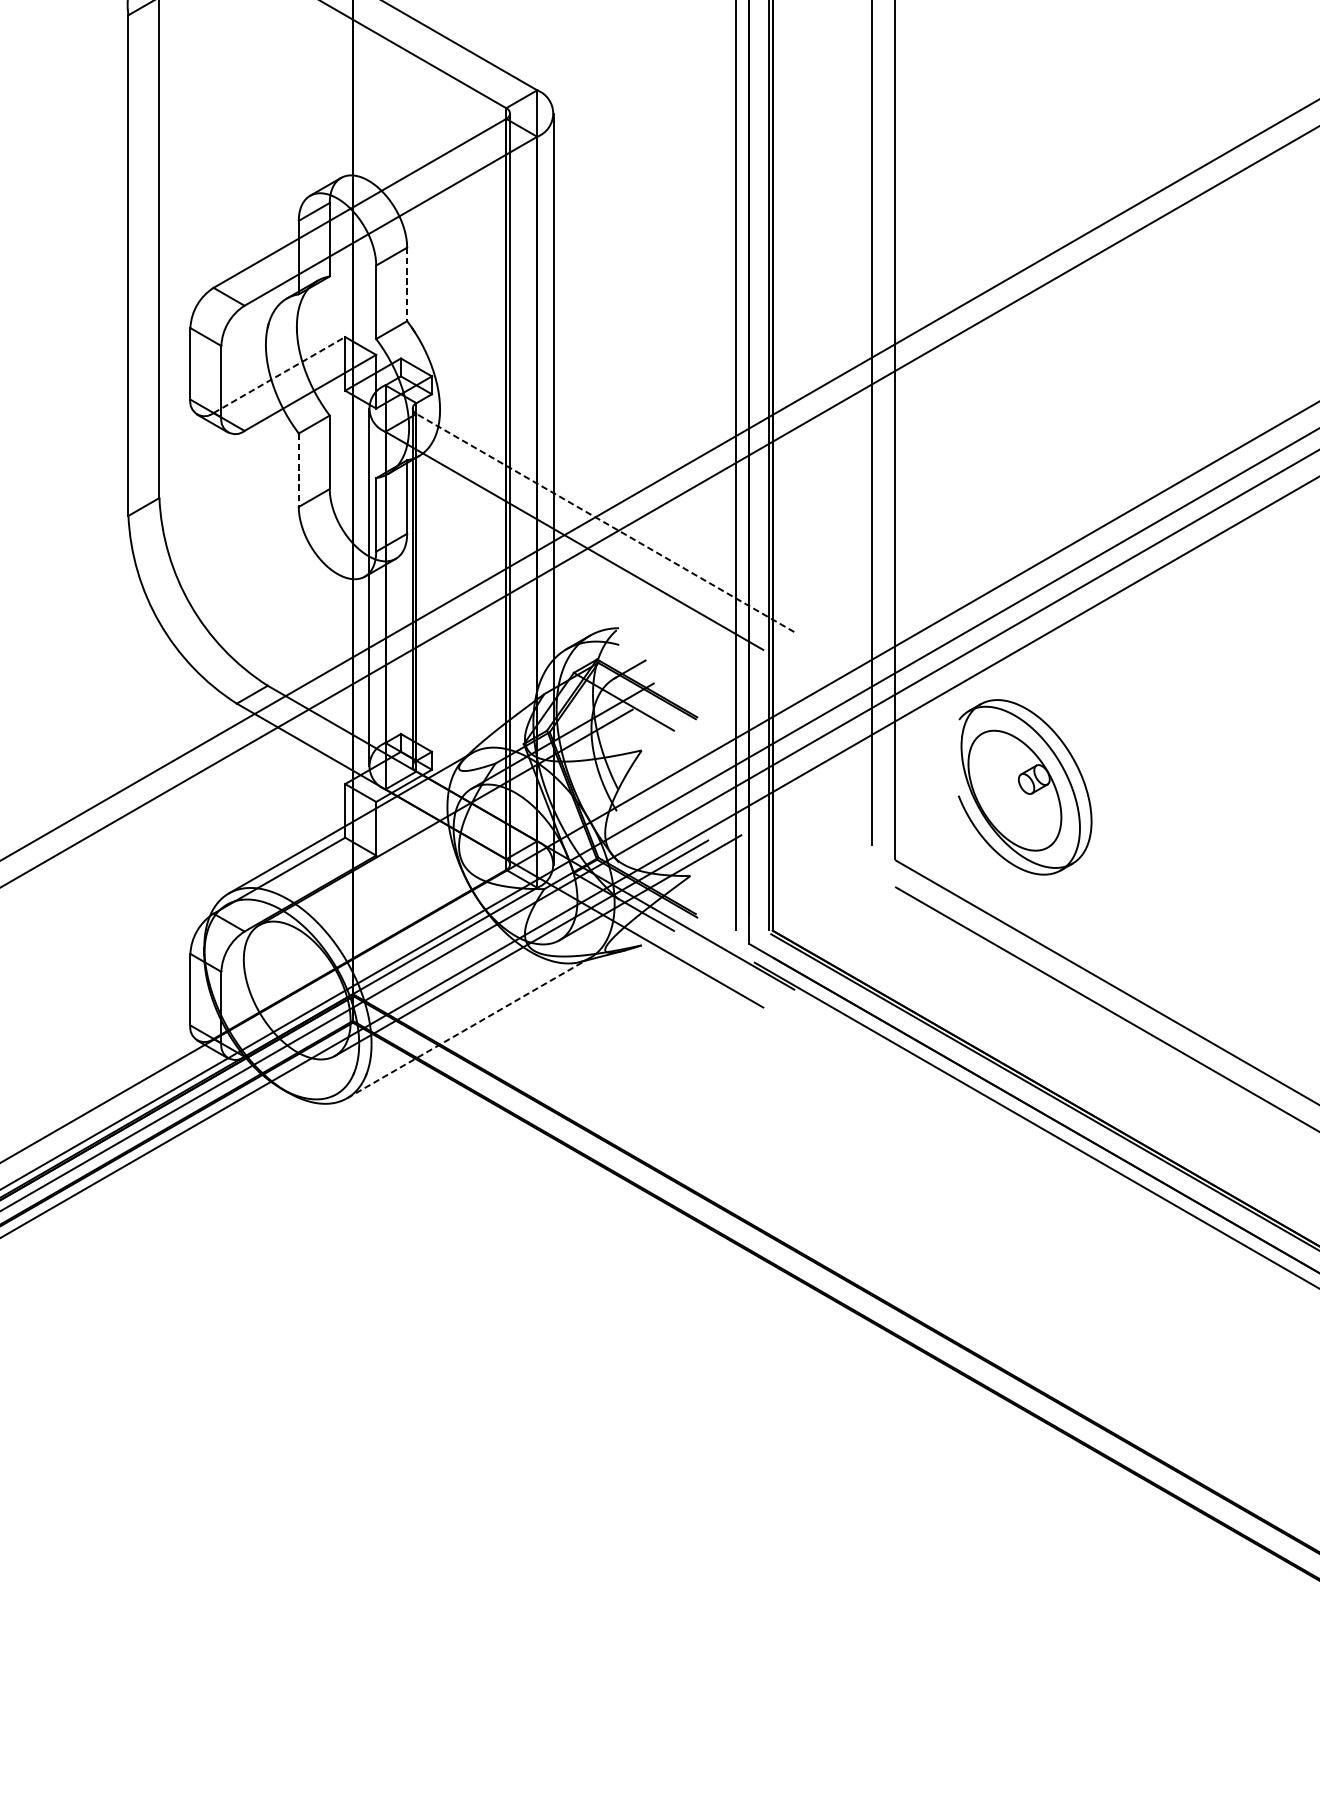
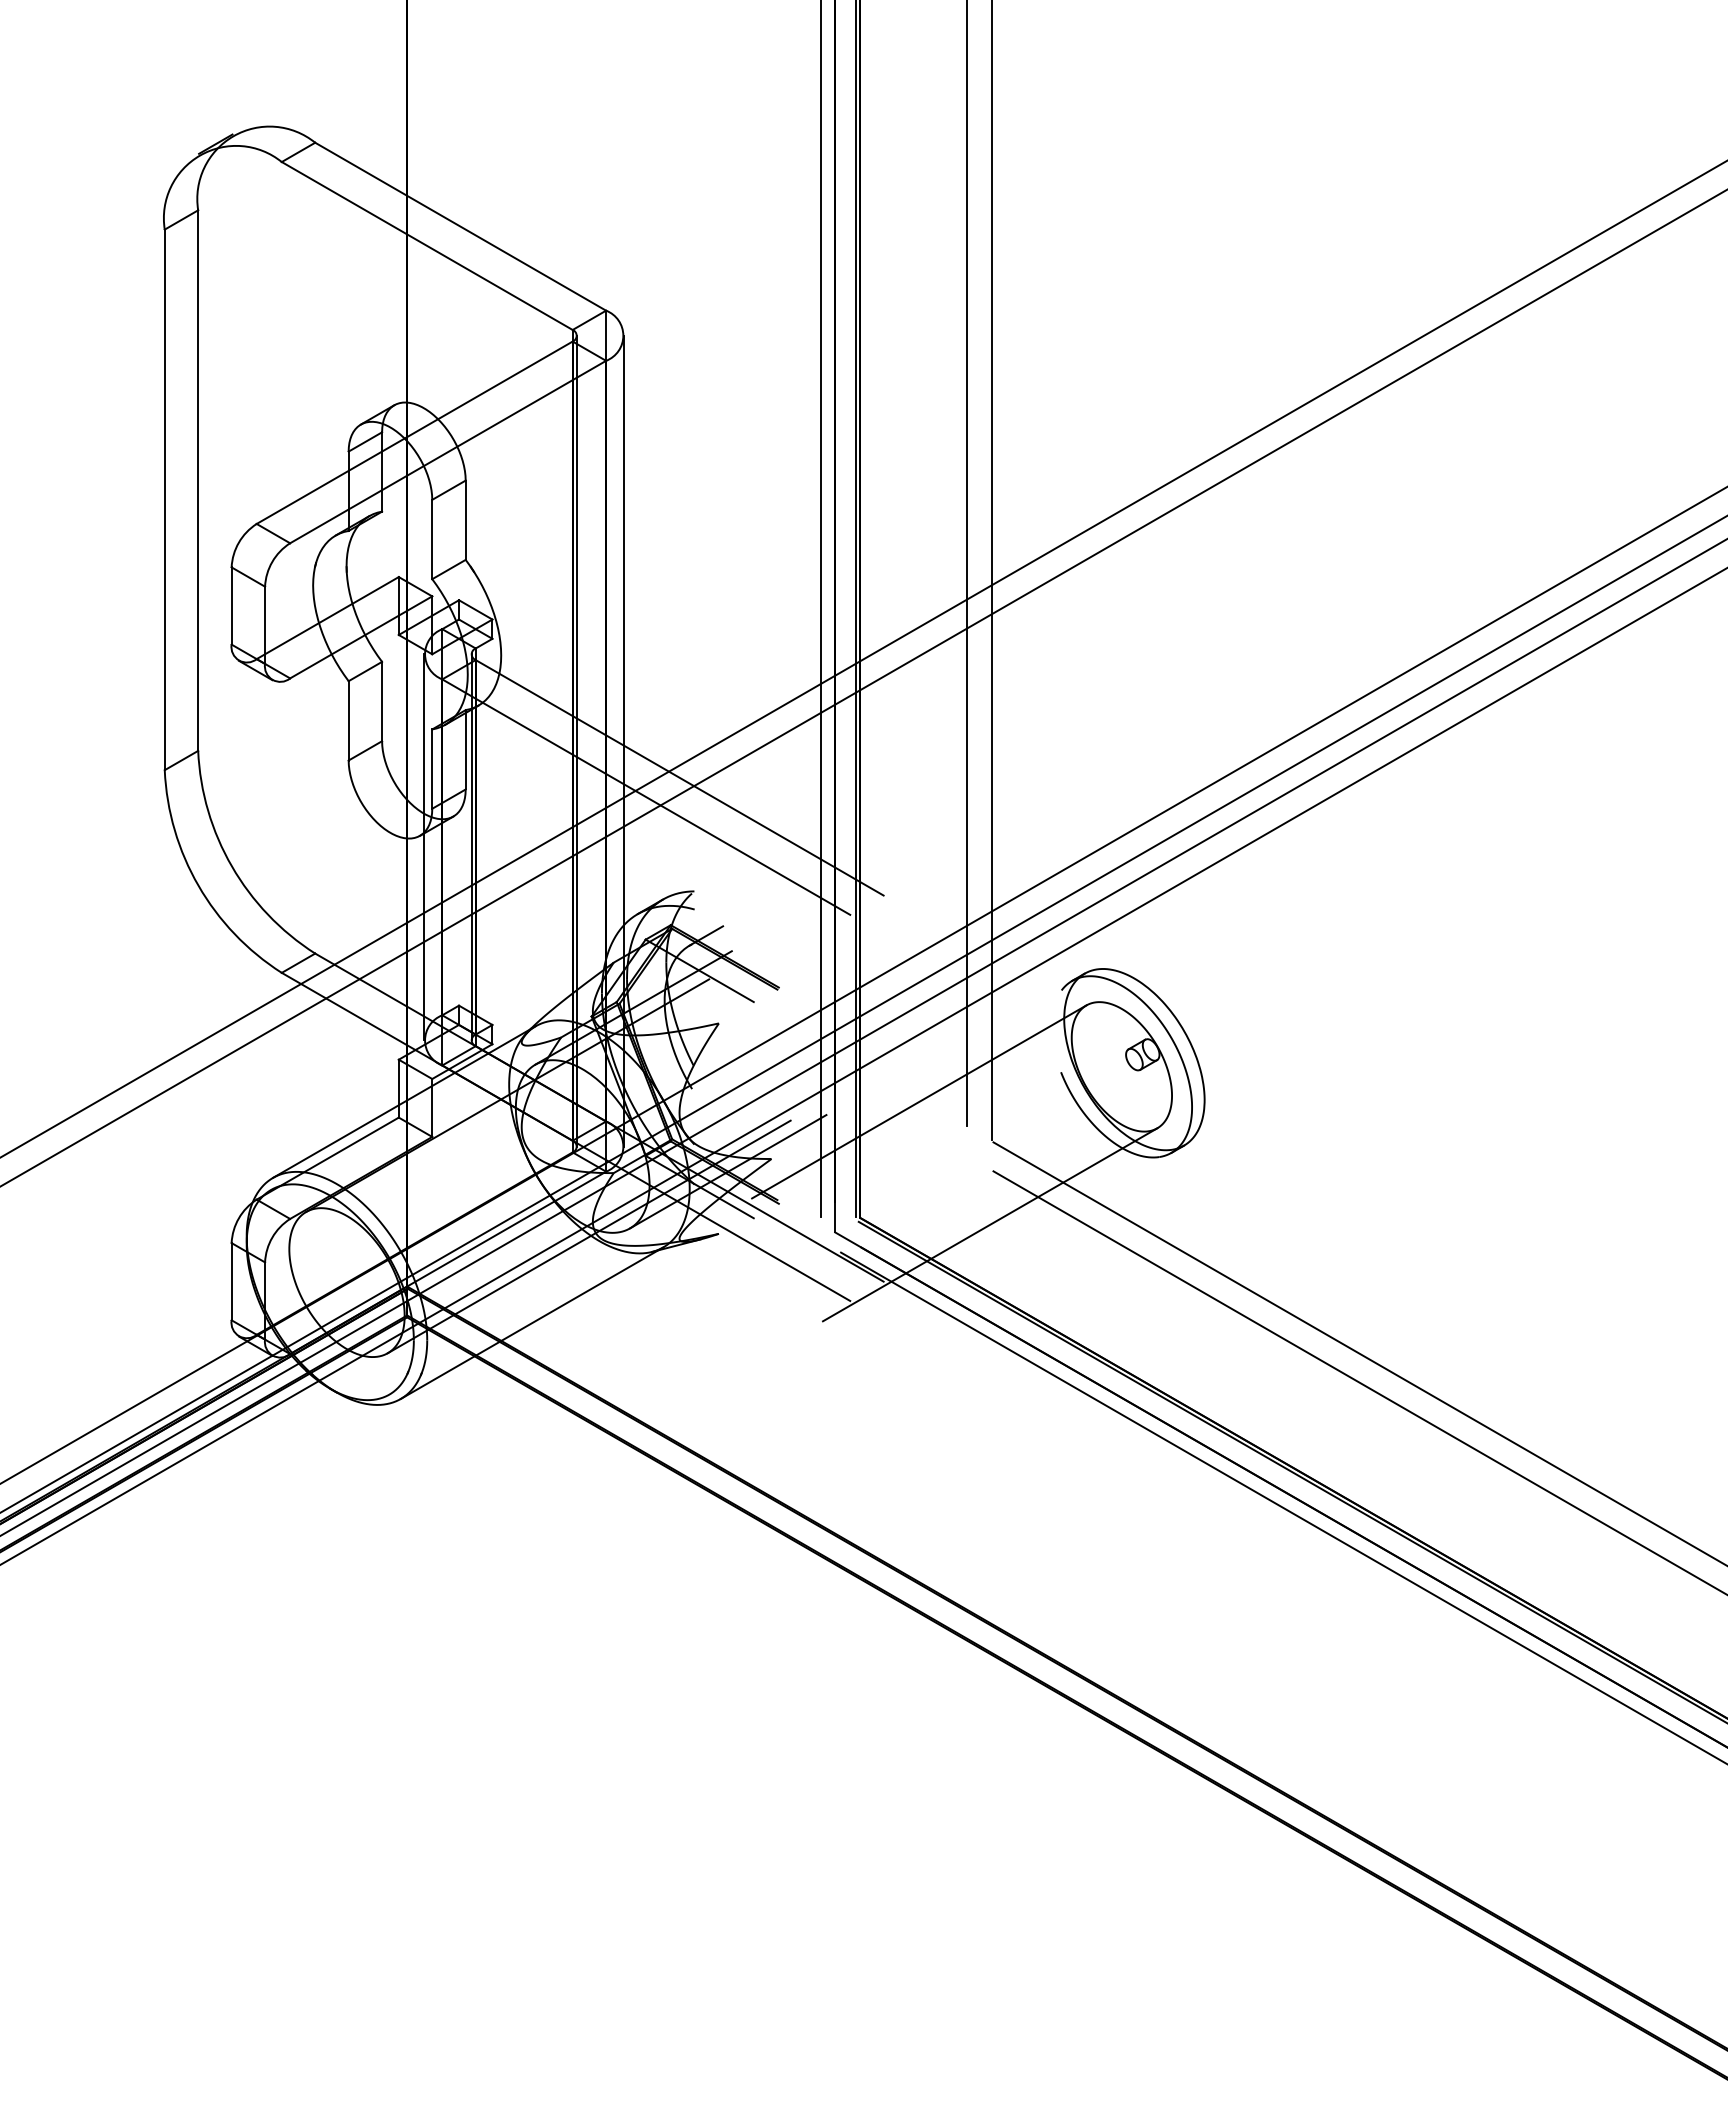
line: (406, 284) -> (465, 520), dashed -> solid
line: (280, 374) -> (328, 617), dashed -> solid
line: (298, 469) -> (348, 720), dashed -> solid
line: (605, 522) -> (679, 777), dashed -> solid
line: (827, 822) -> (919, 1101), added
line: (892, 936) -> (989, 1224), added
line: (469, 1028) -> (532, 1323), dashed -> solid

